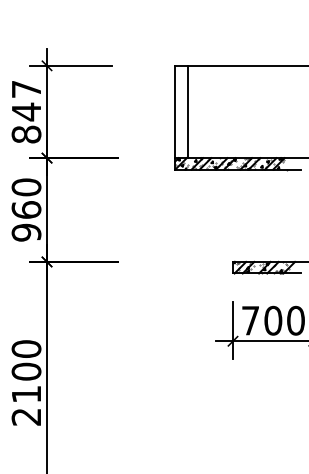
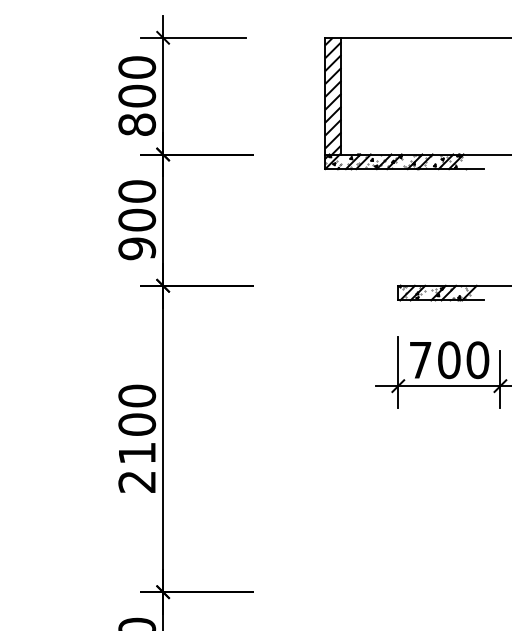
text: (26, 101) -> (137, 82), 847 -> 800
hatch: (181, 111) -> (333, 95), added
text: (25, 209) -> (136, 219), 960 -> 900

